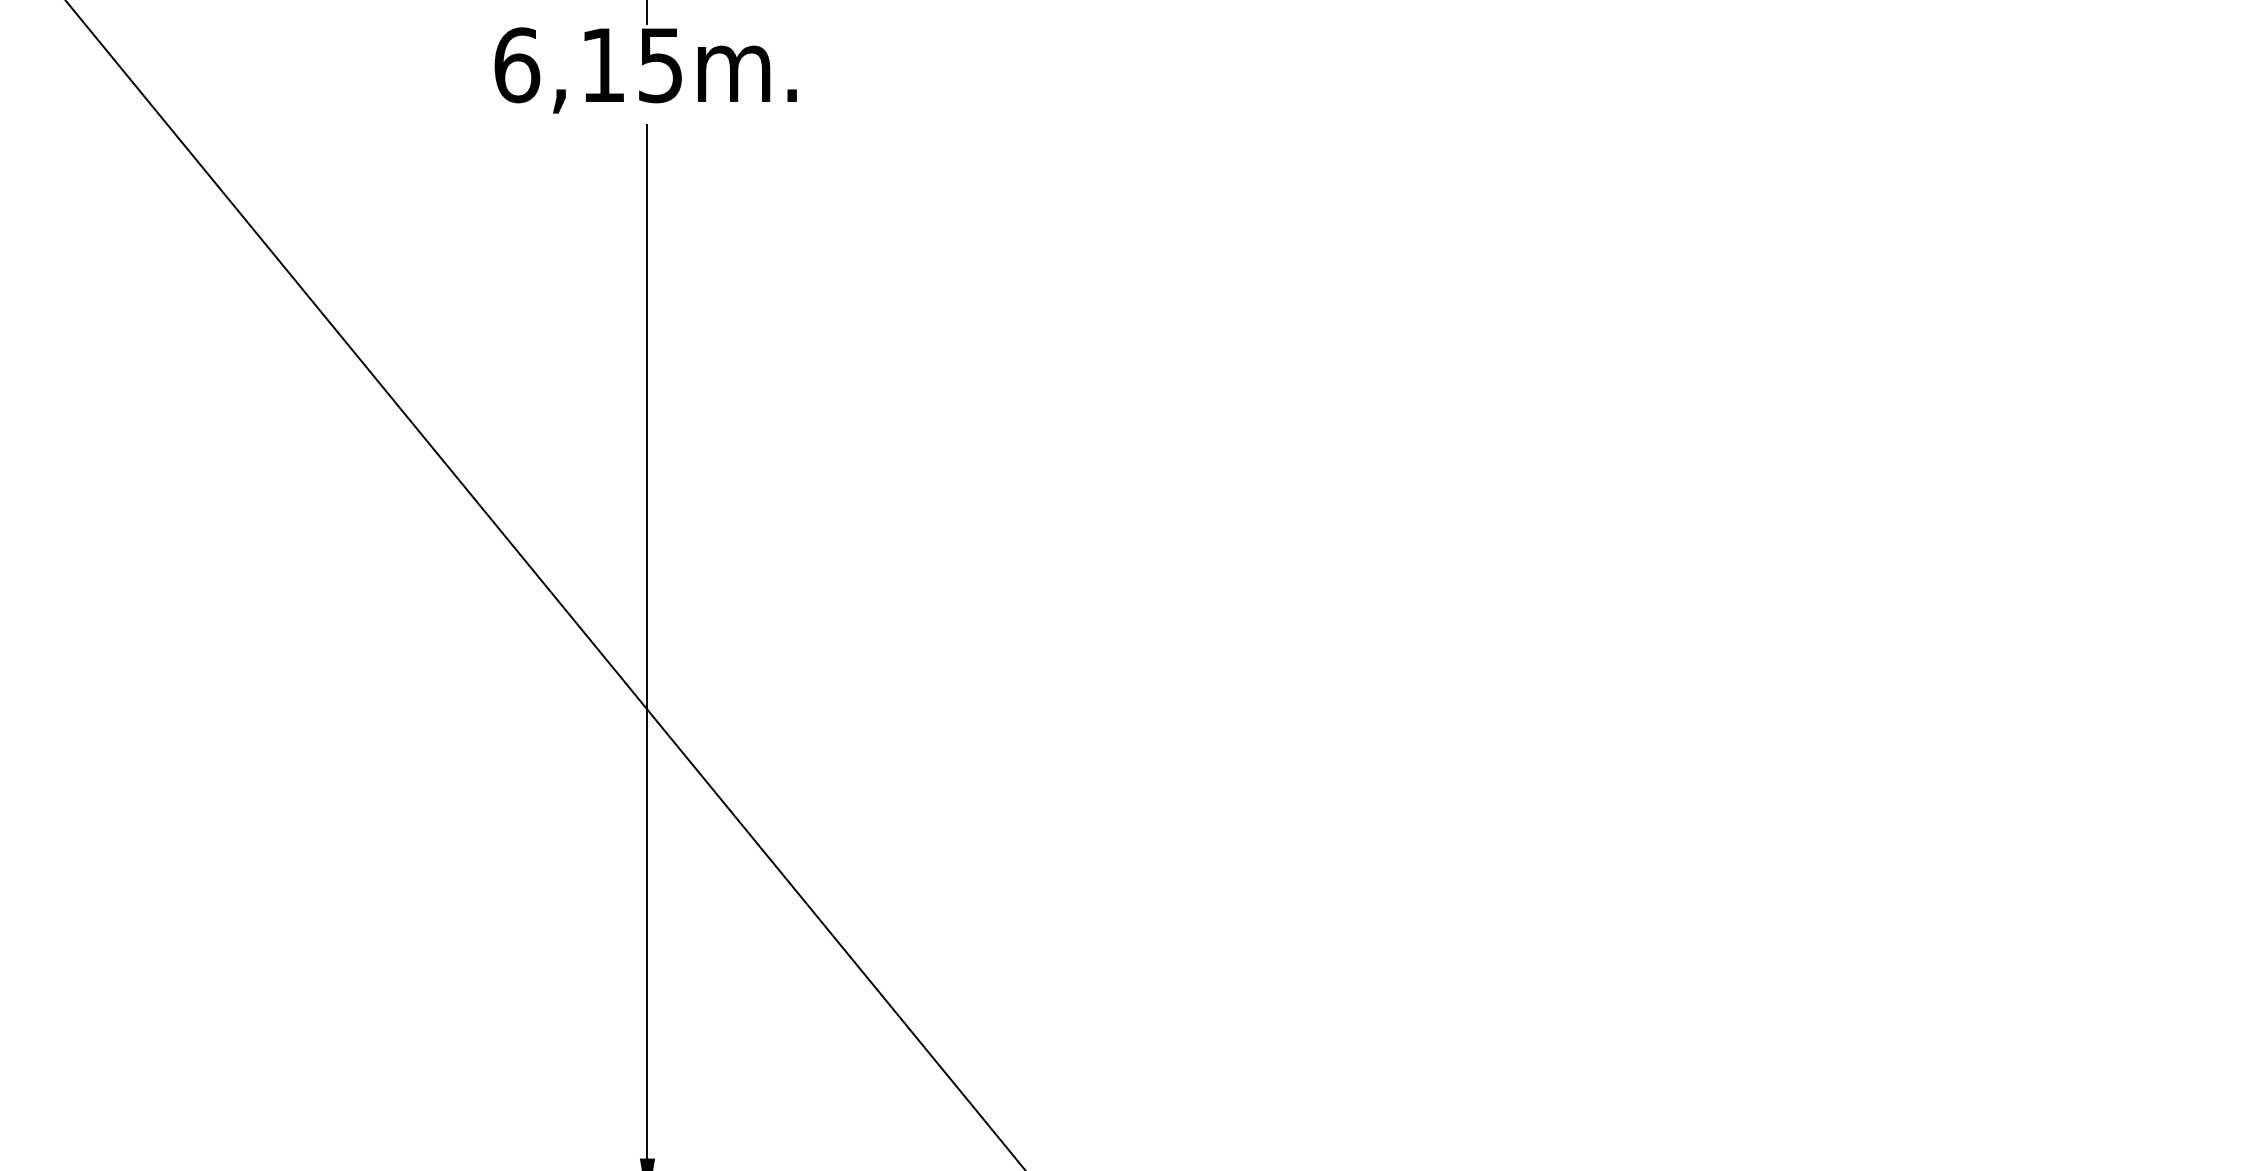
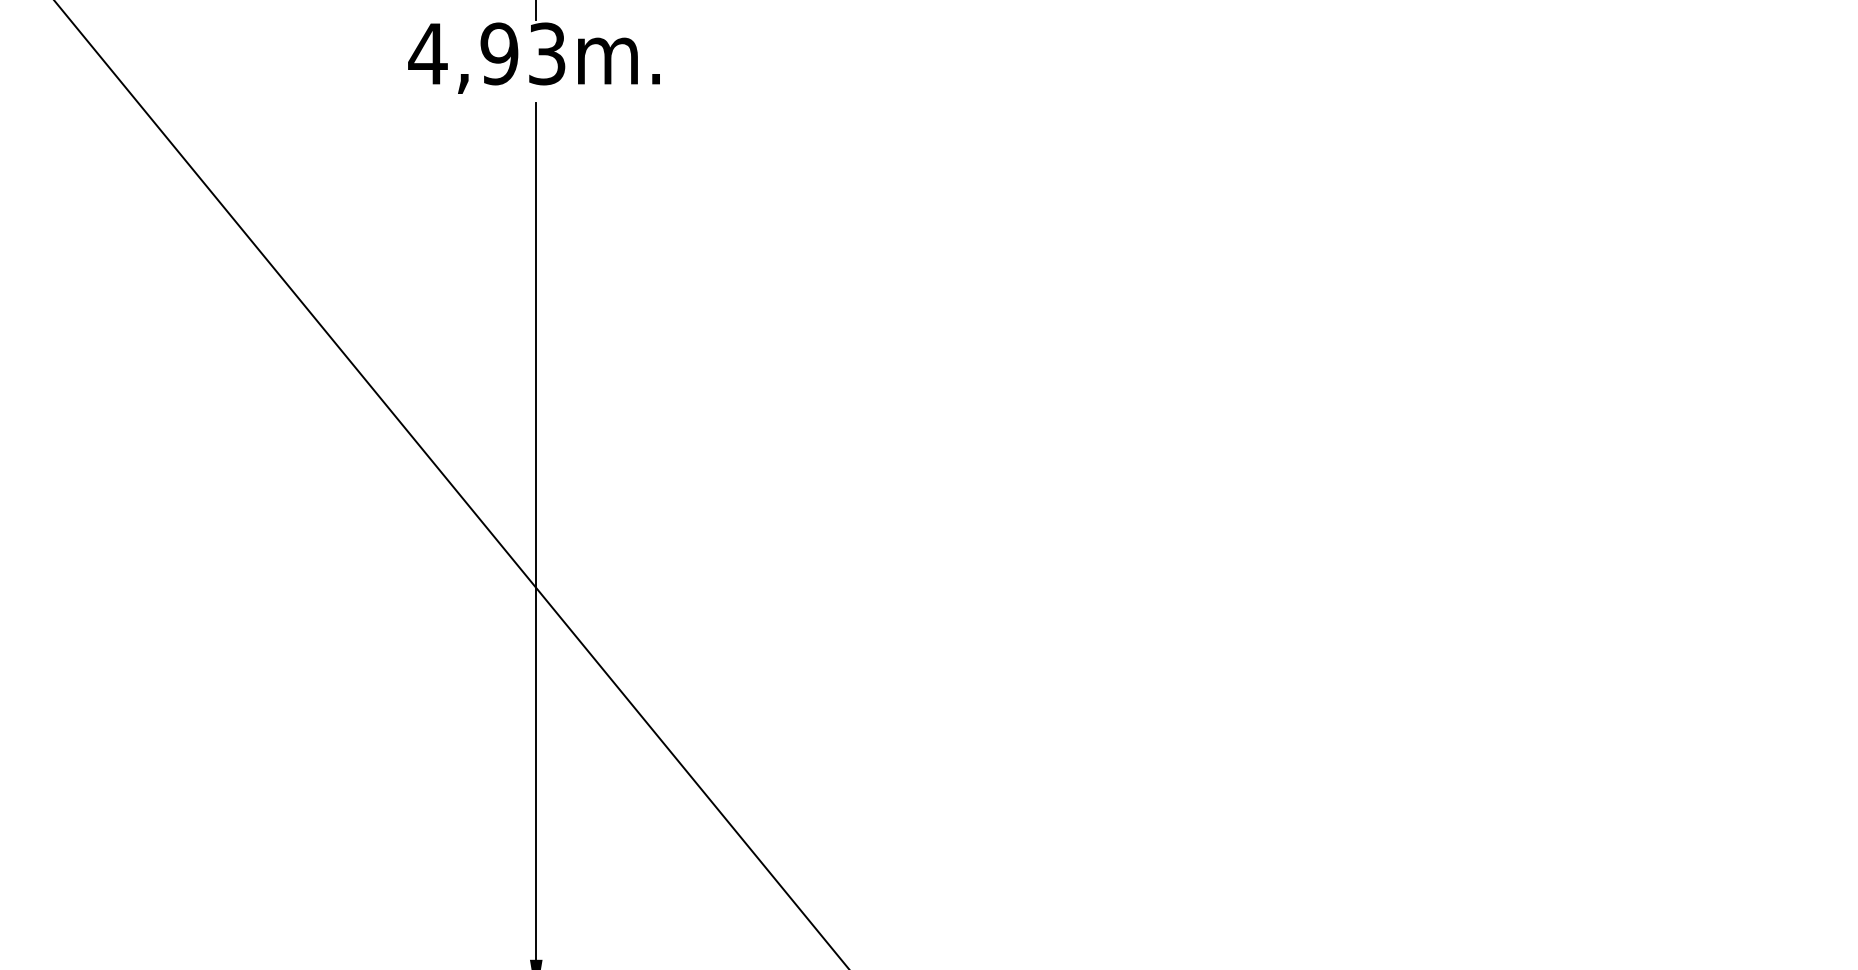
text: (587, 65) -> (486, 54), 6,15m. -> 4,93m.

